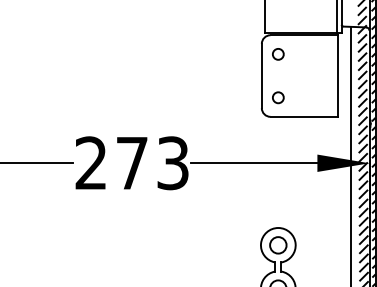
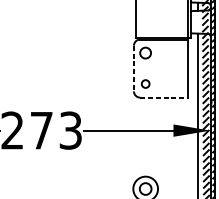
circle: (278, 54) -> (145, 53), size x1.4
line: (261, 76) -> (133, 68), solid -> dashed
line: (304, 116) -> (164, 97), solid -> dashed

